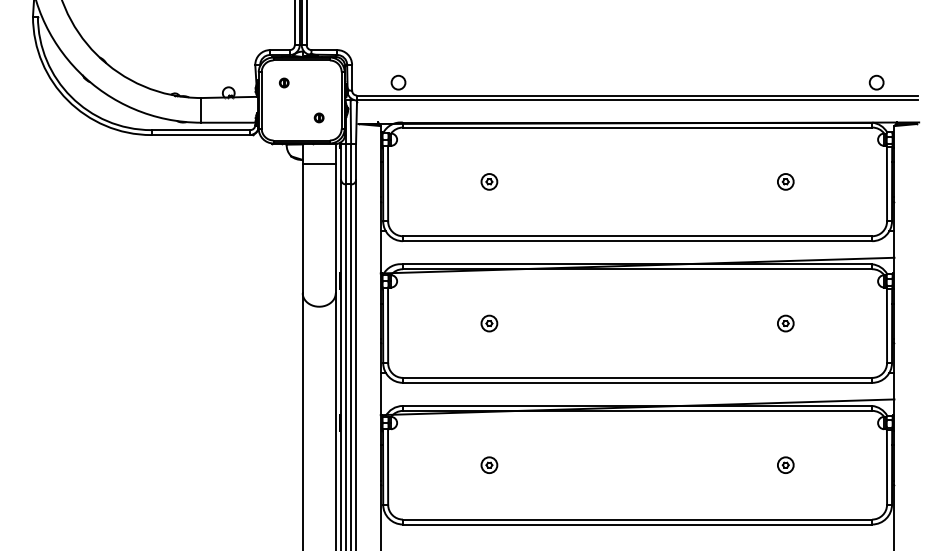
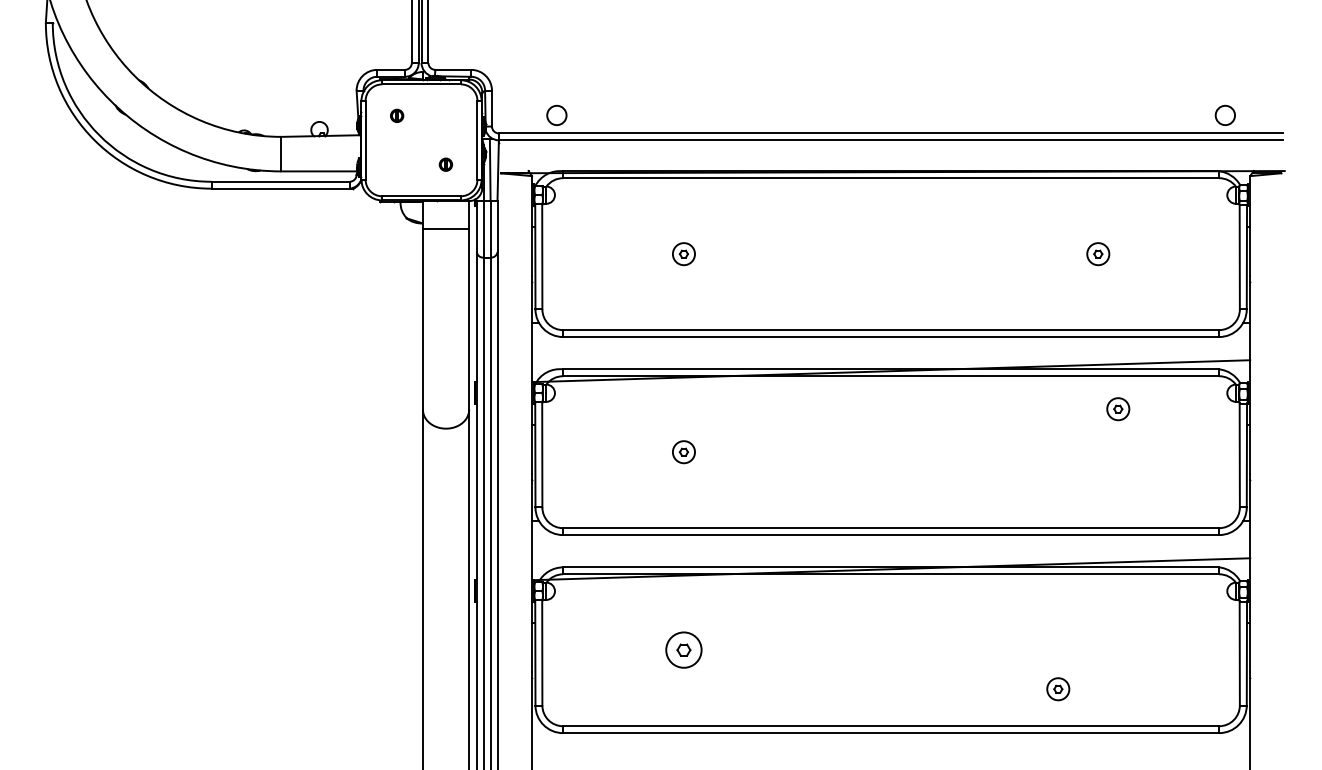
part: (785, 323) -> (1118, 409), moved
part: (489, 465) -> (683, 650), size x1.6
part: (785, 465) -> (1058, 689), moved

